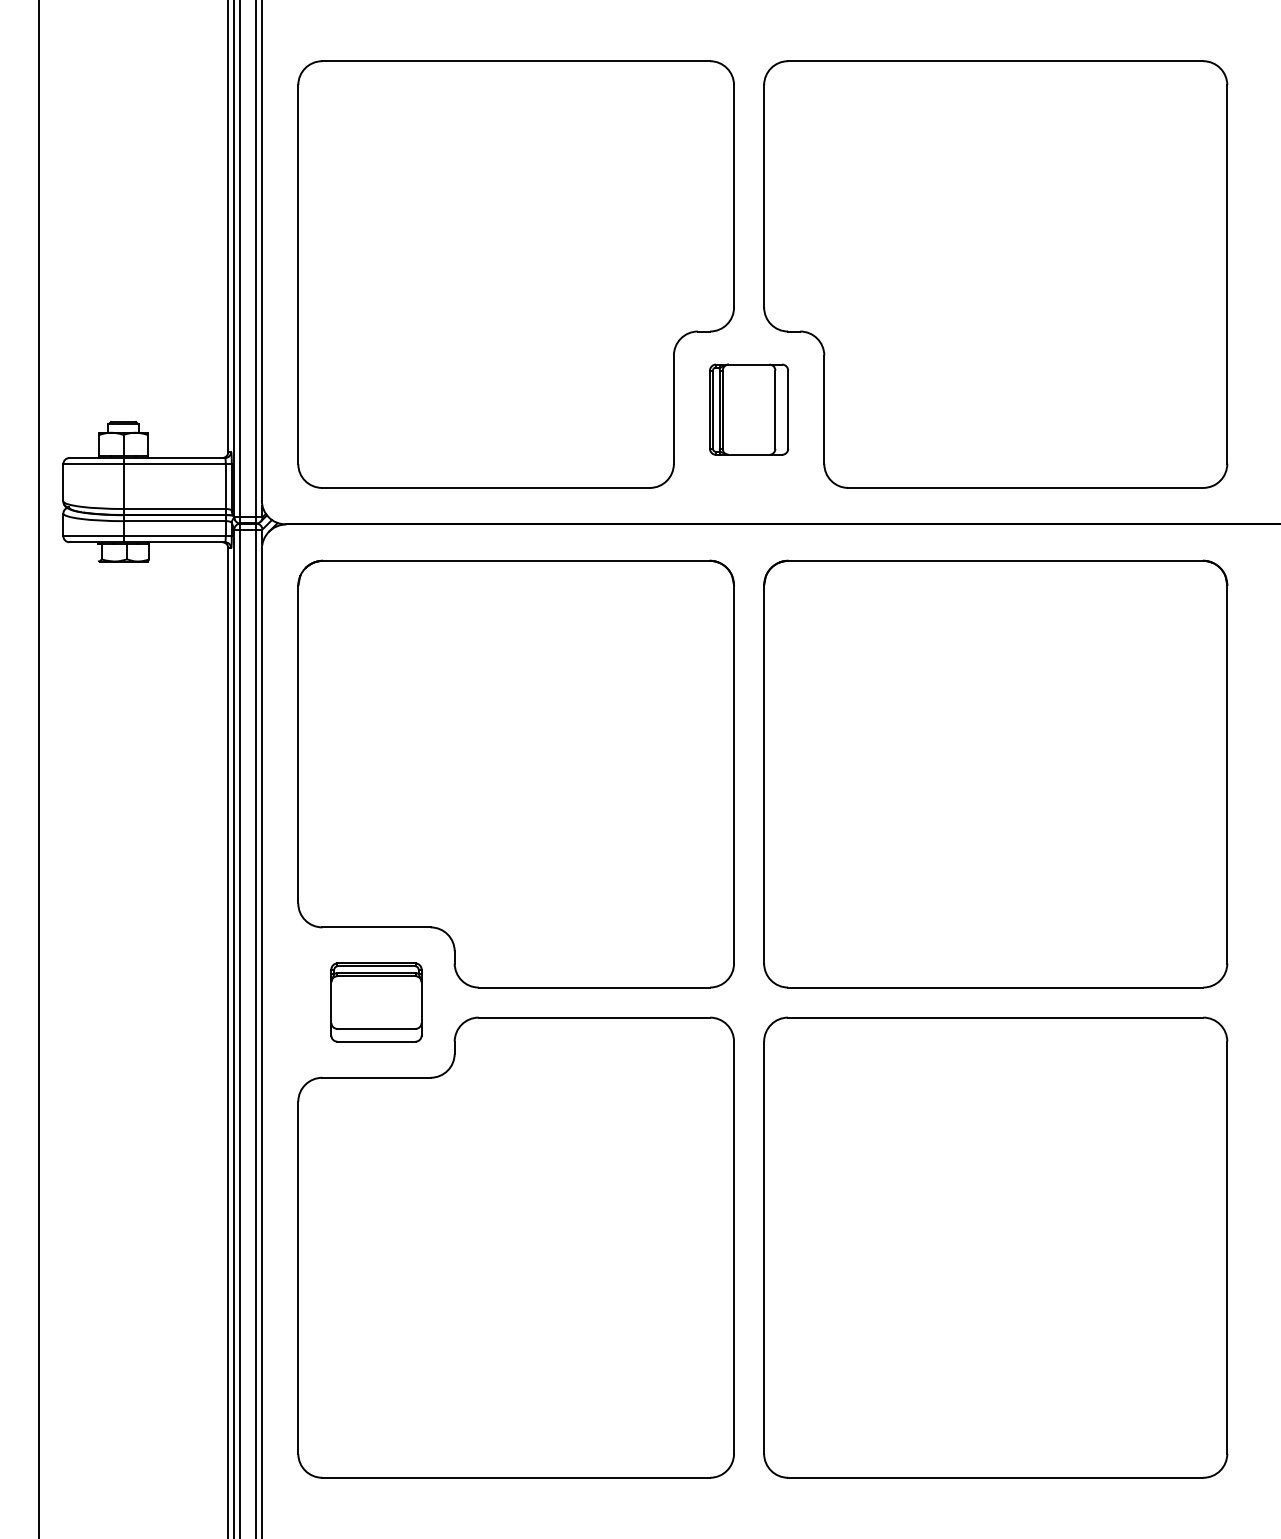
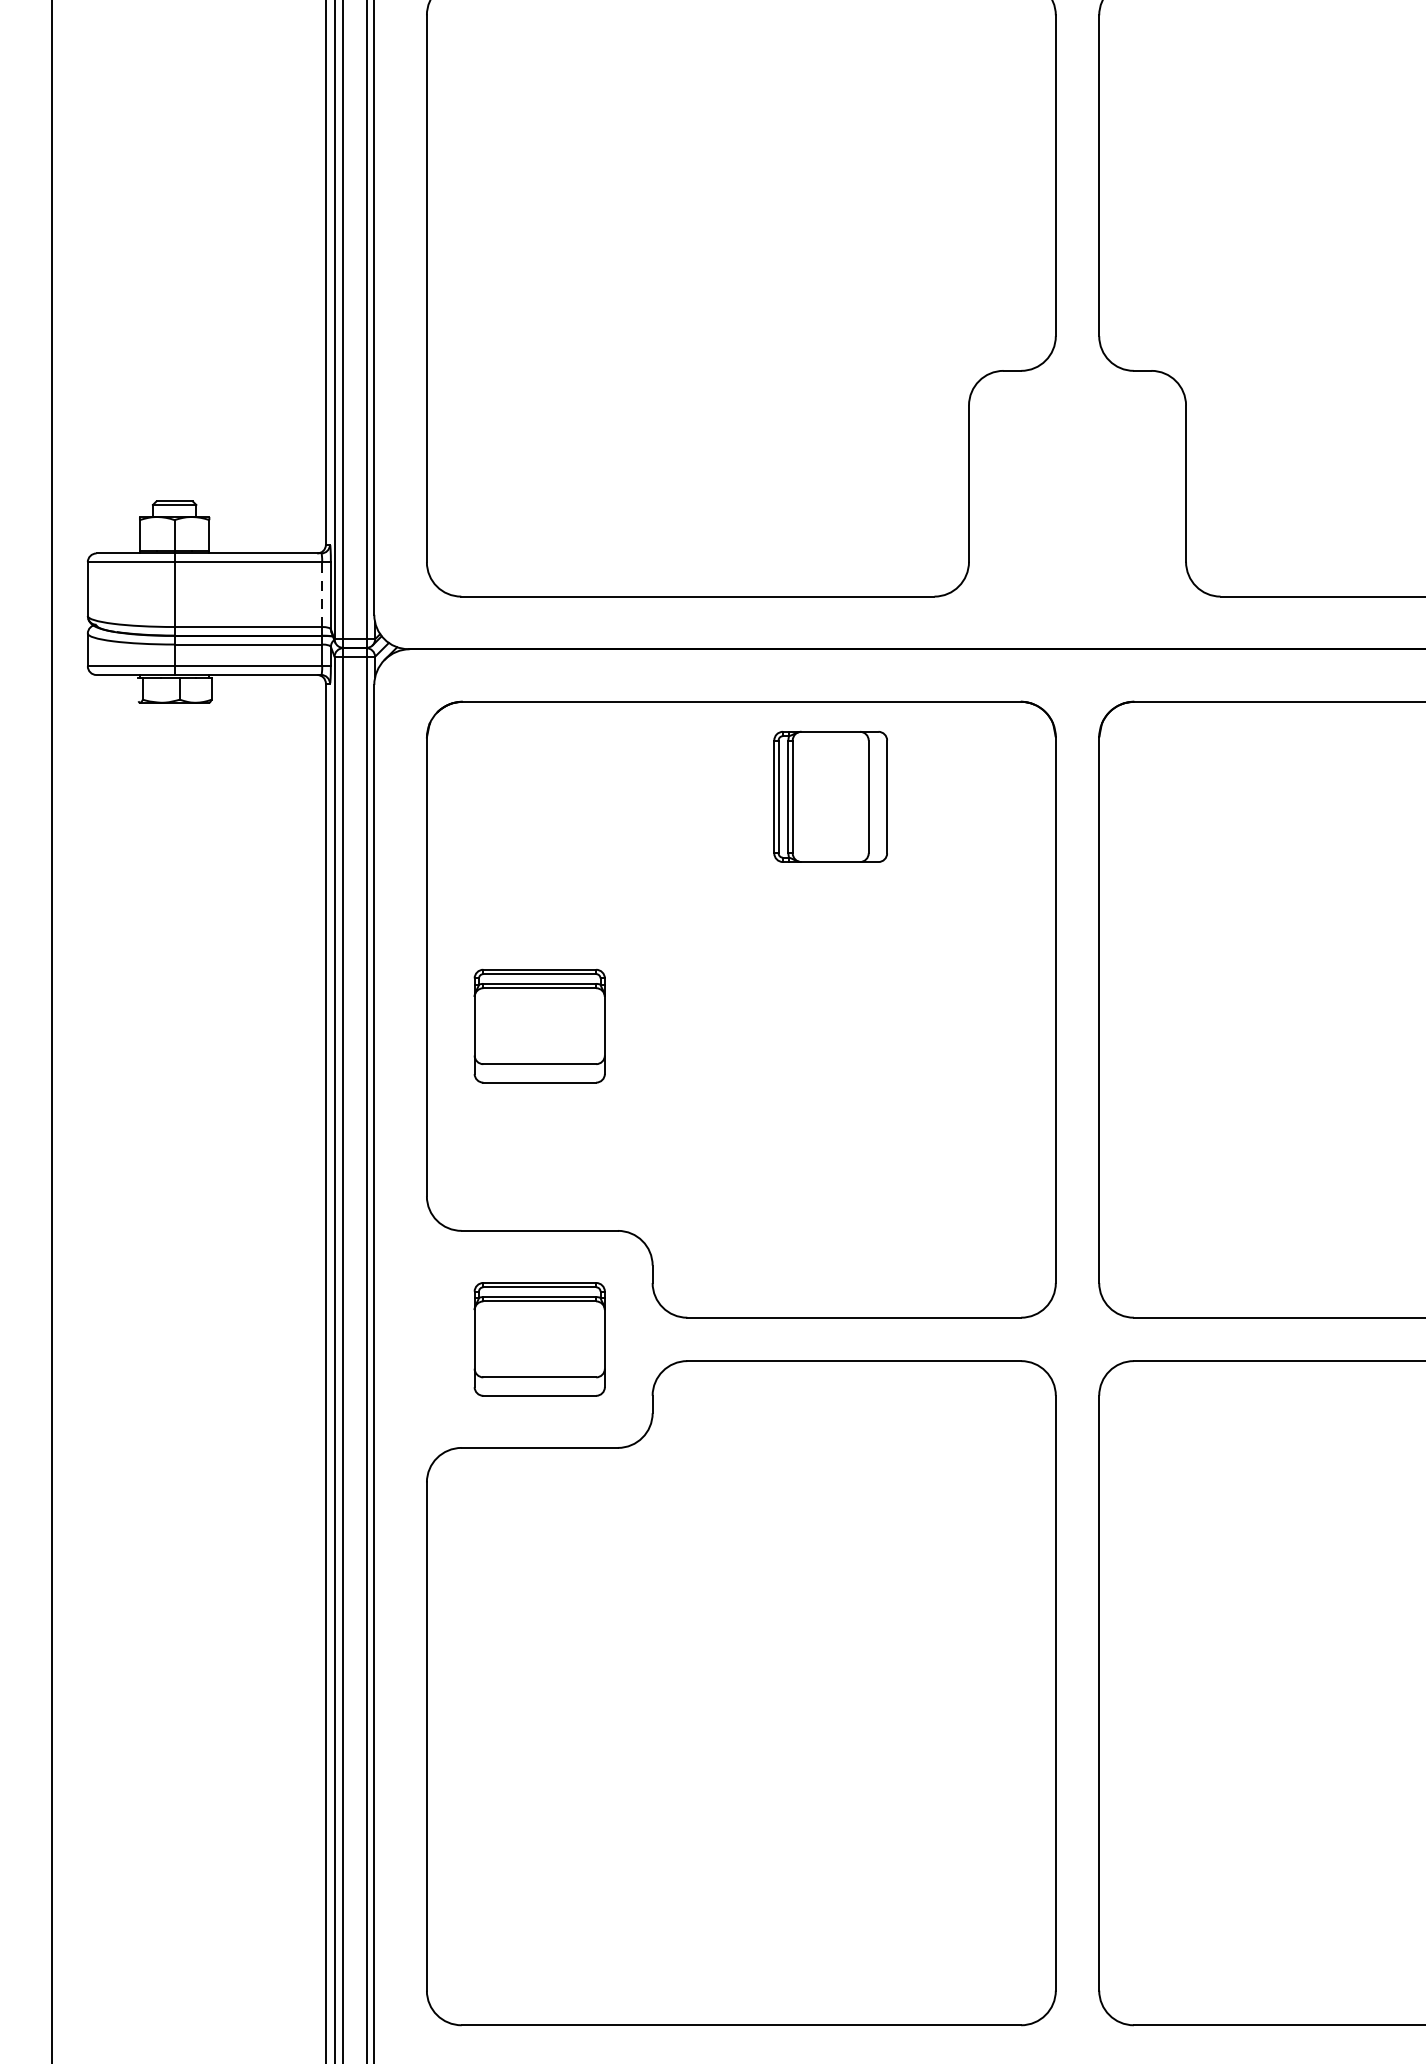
part: (748, 409) -> (829, 796), moved
line: (225, 486) -> (321, 594), solid -> dashed
part: (376, 785) -> (539, 1026), added

